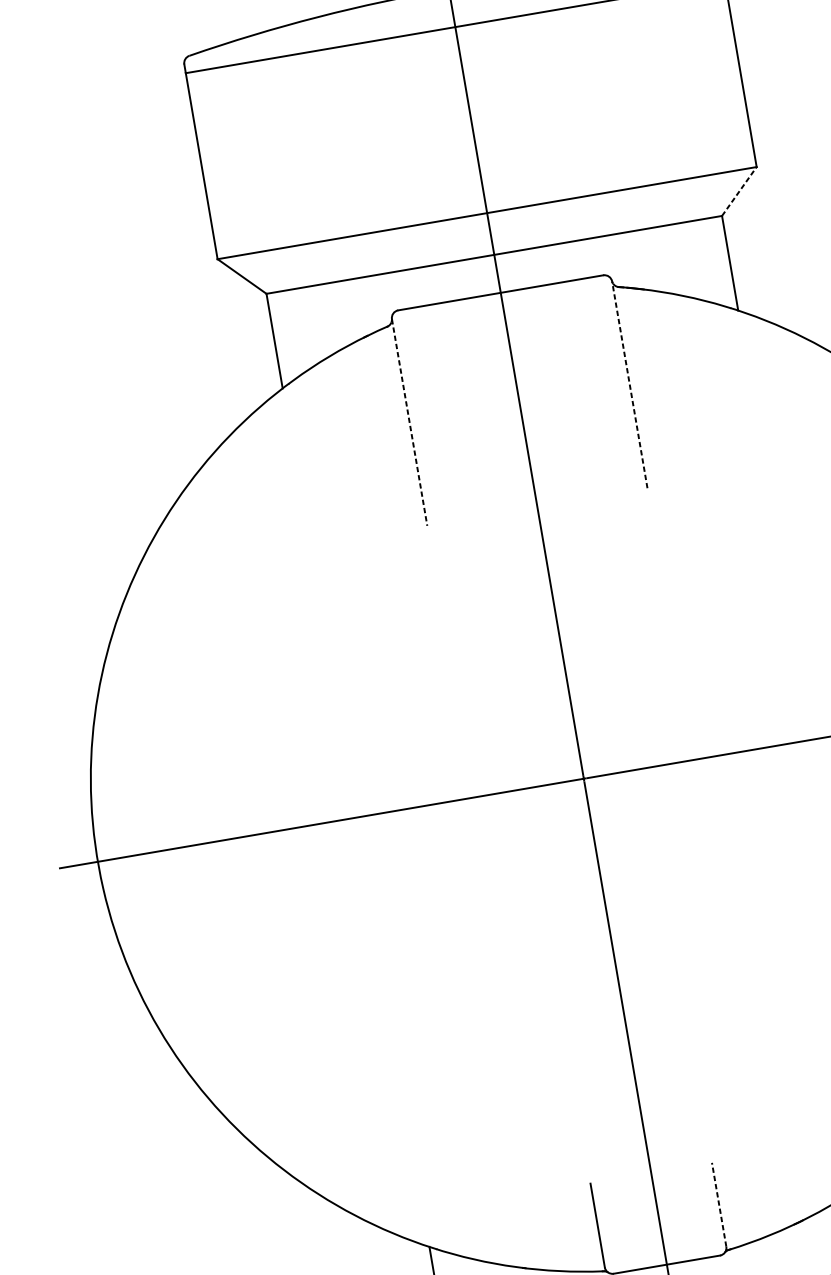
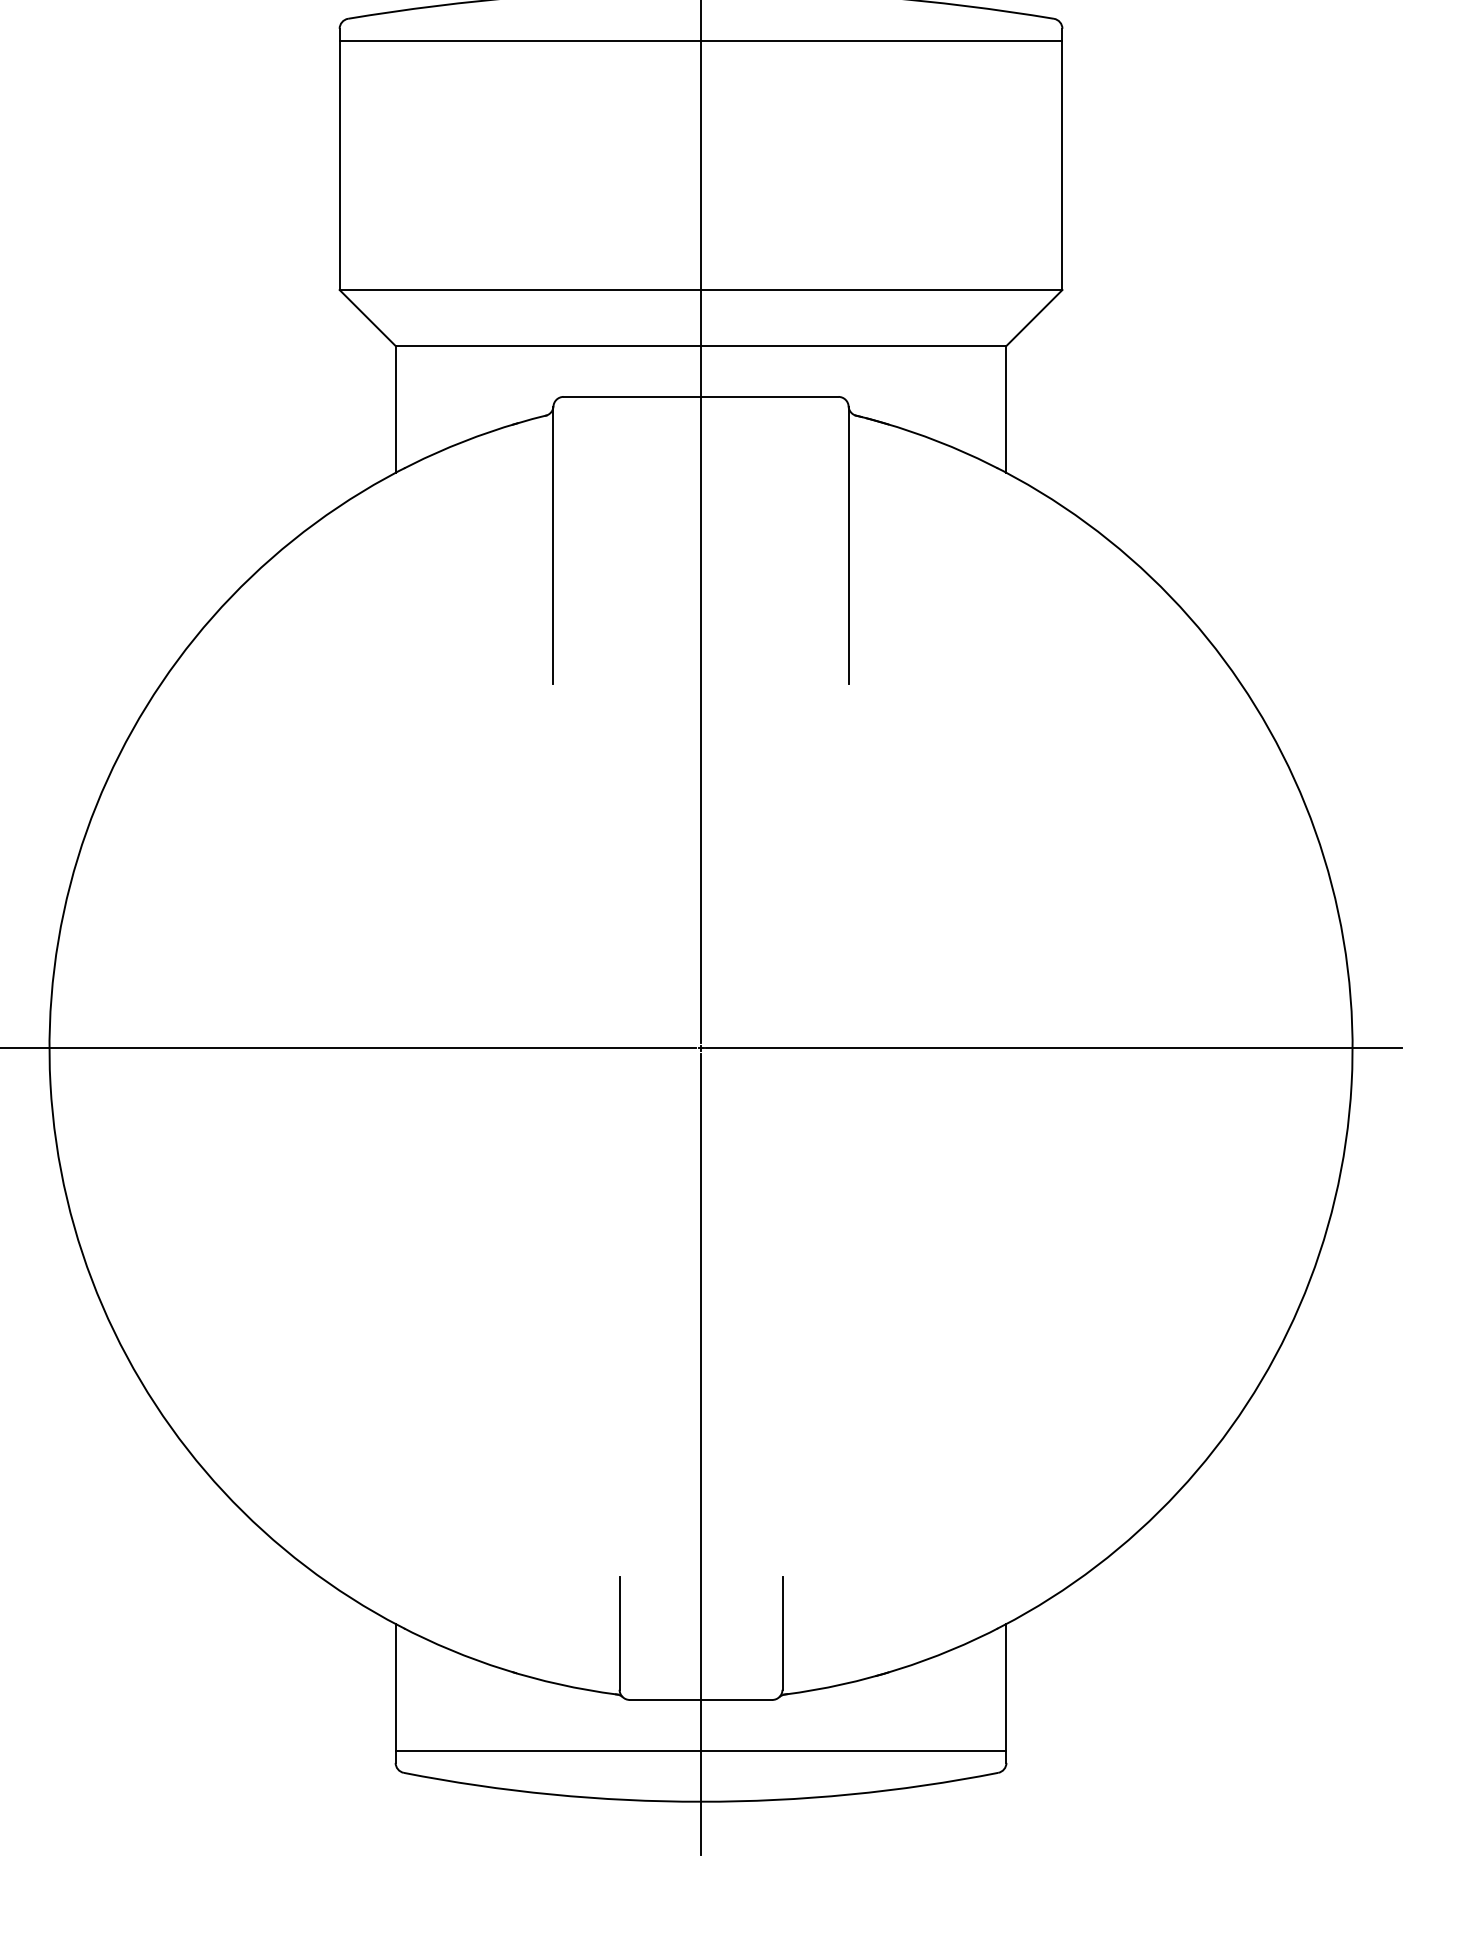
line: (739, 191) -> (1034, 318), dashed -> solid
line: (629, 384) -> (848, 545), dashed -> solid
line: (409, 422) -> (553, 545), dashed -> solid
line: (719, 1204) -> (782, 1633), dashed -> solid

